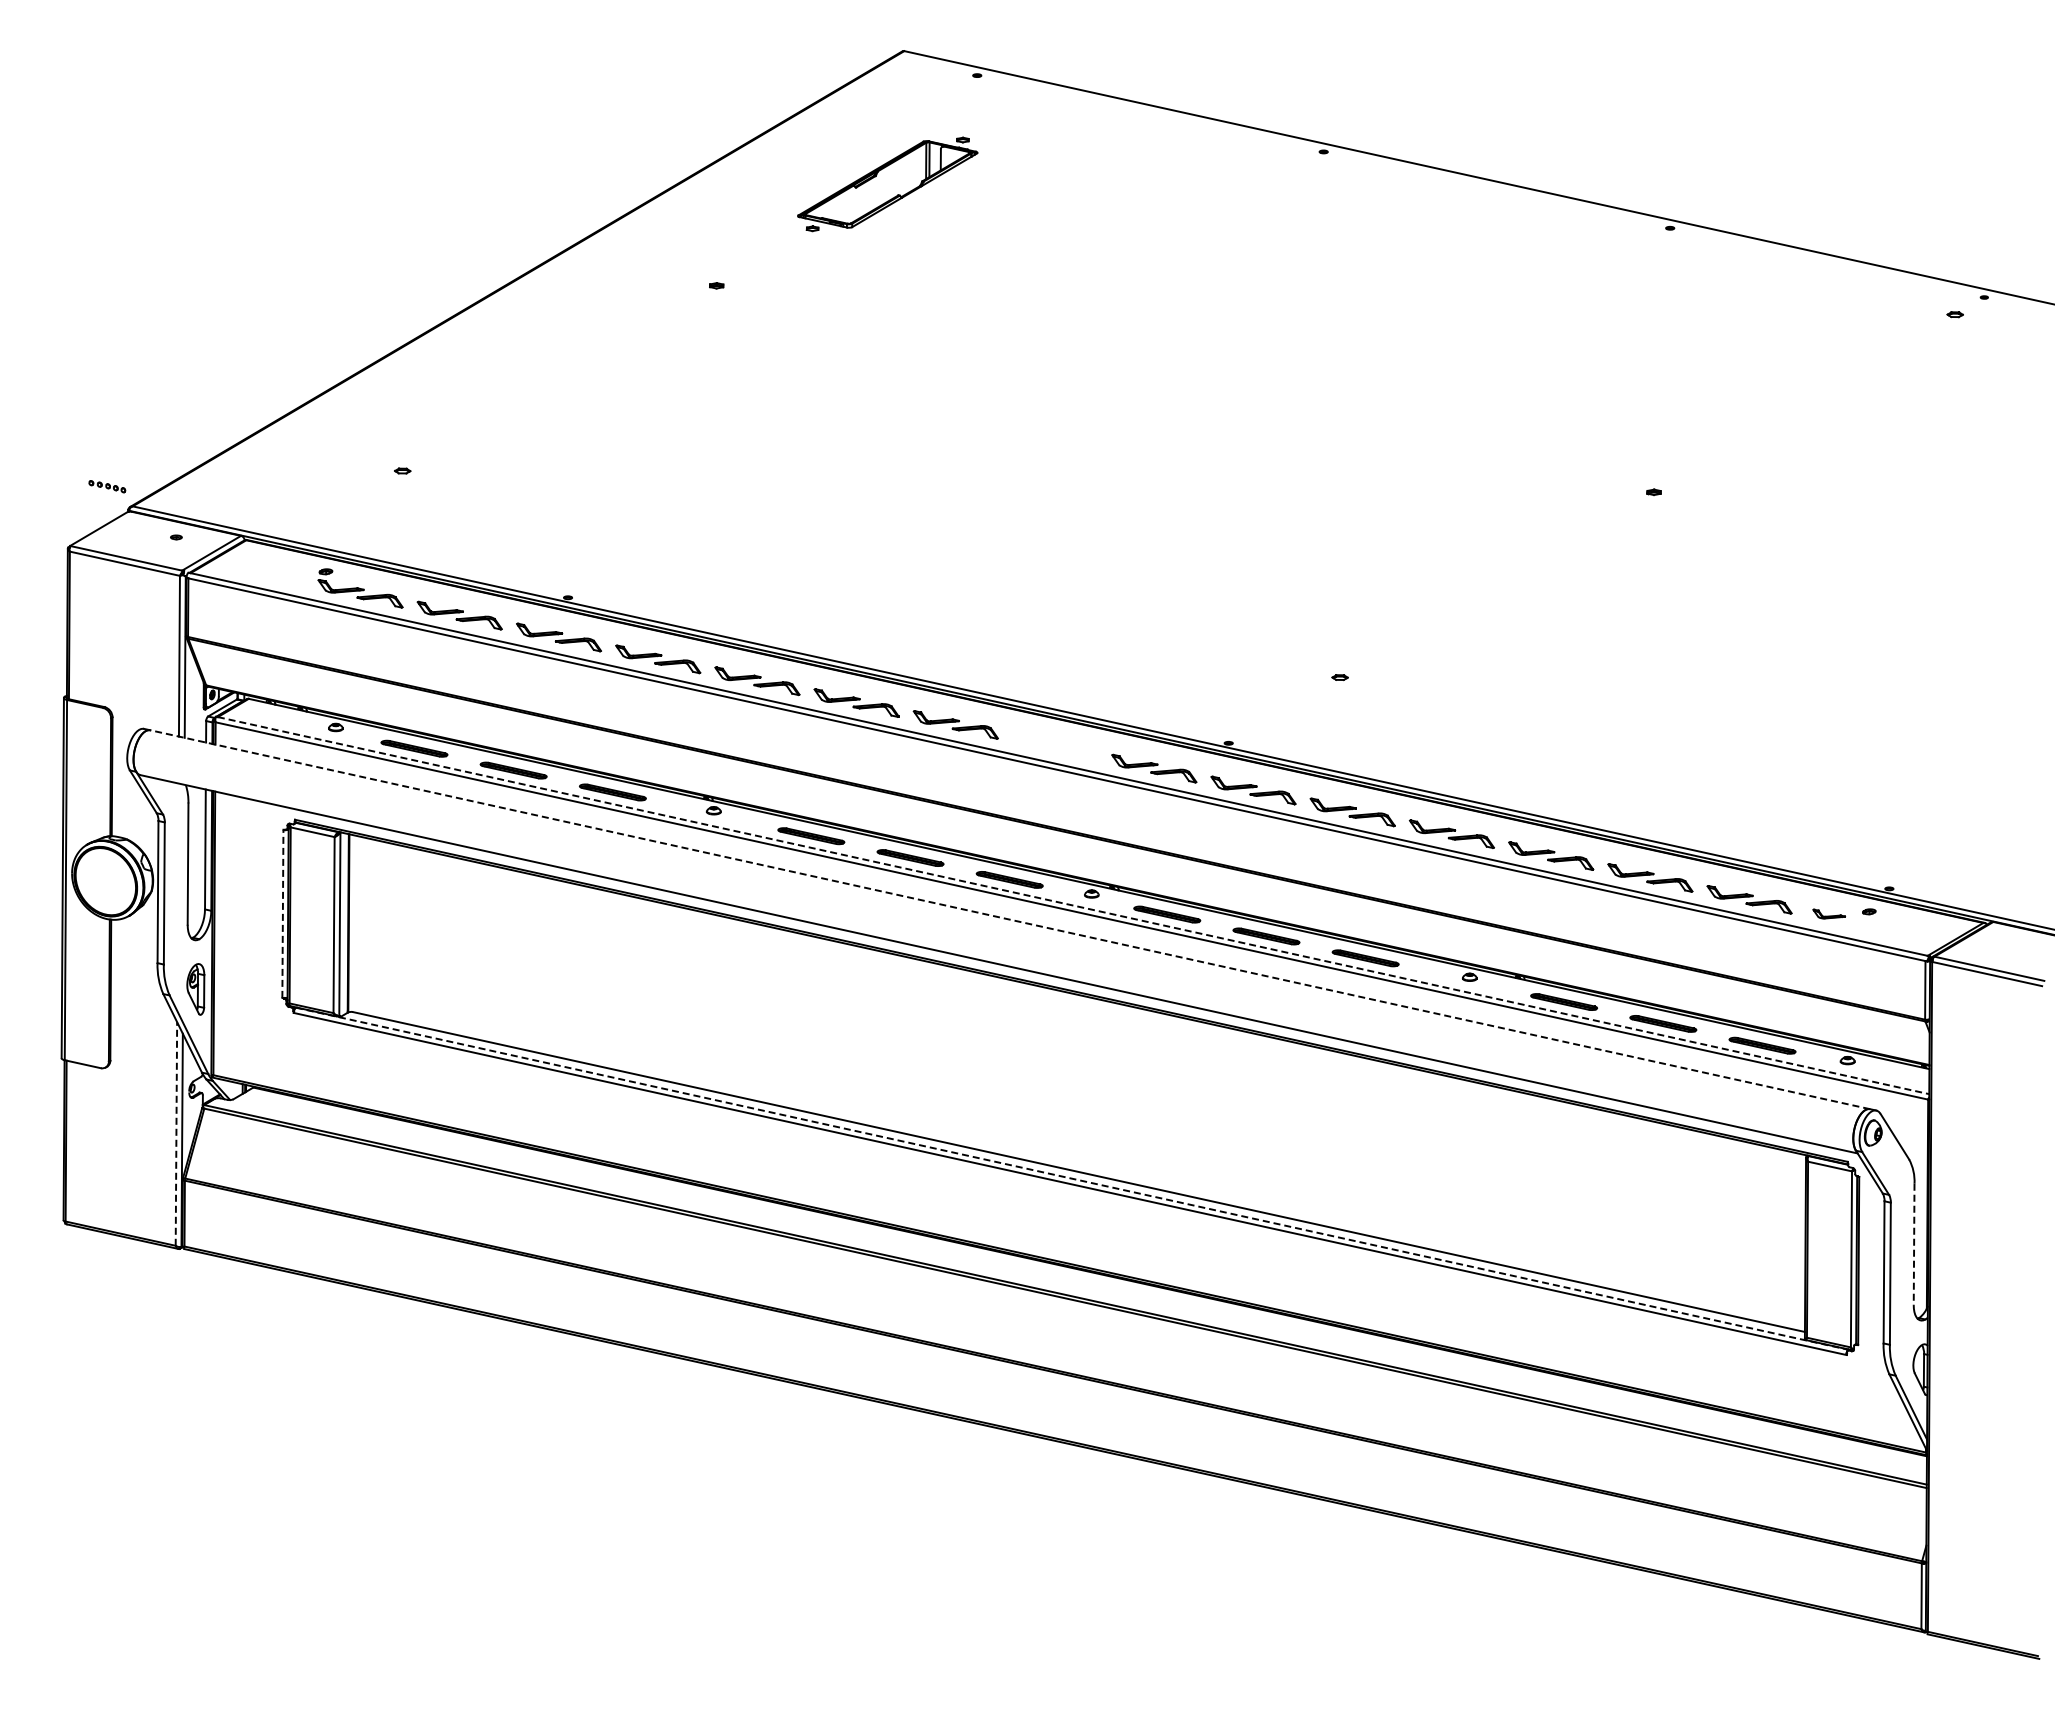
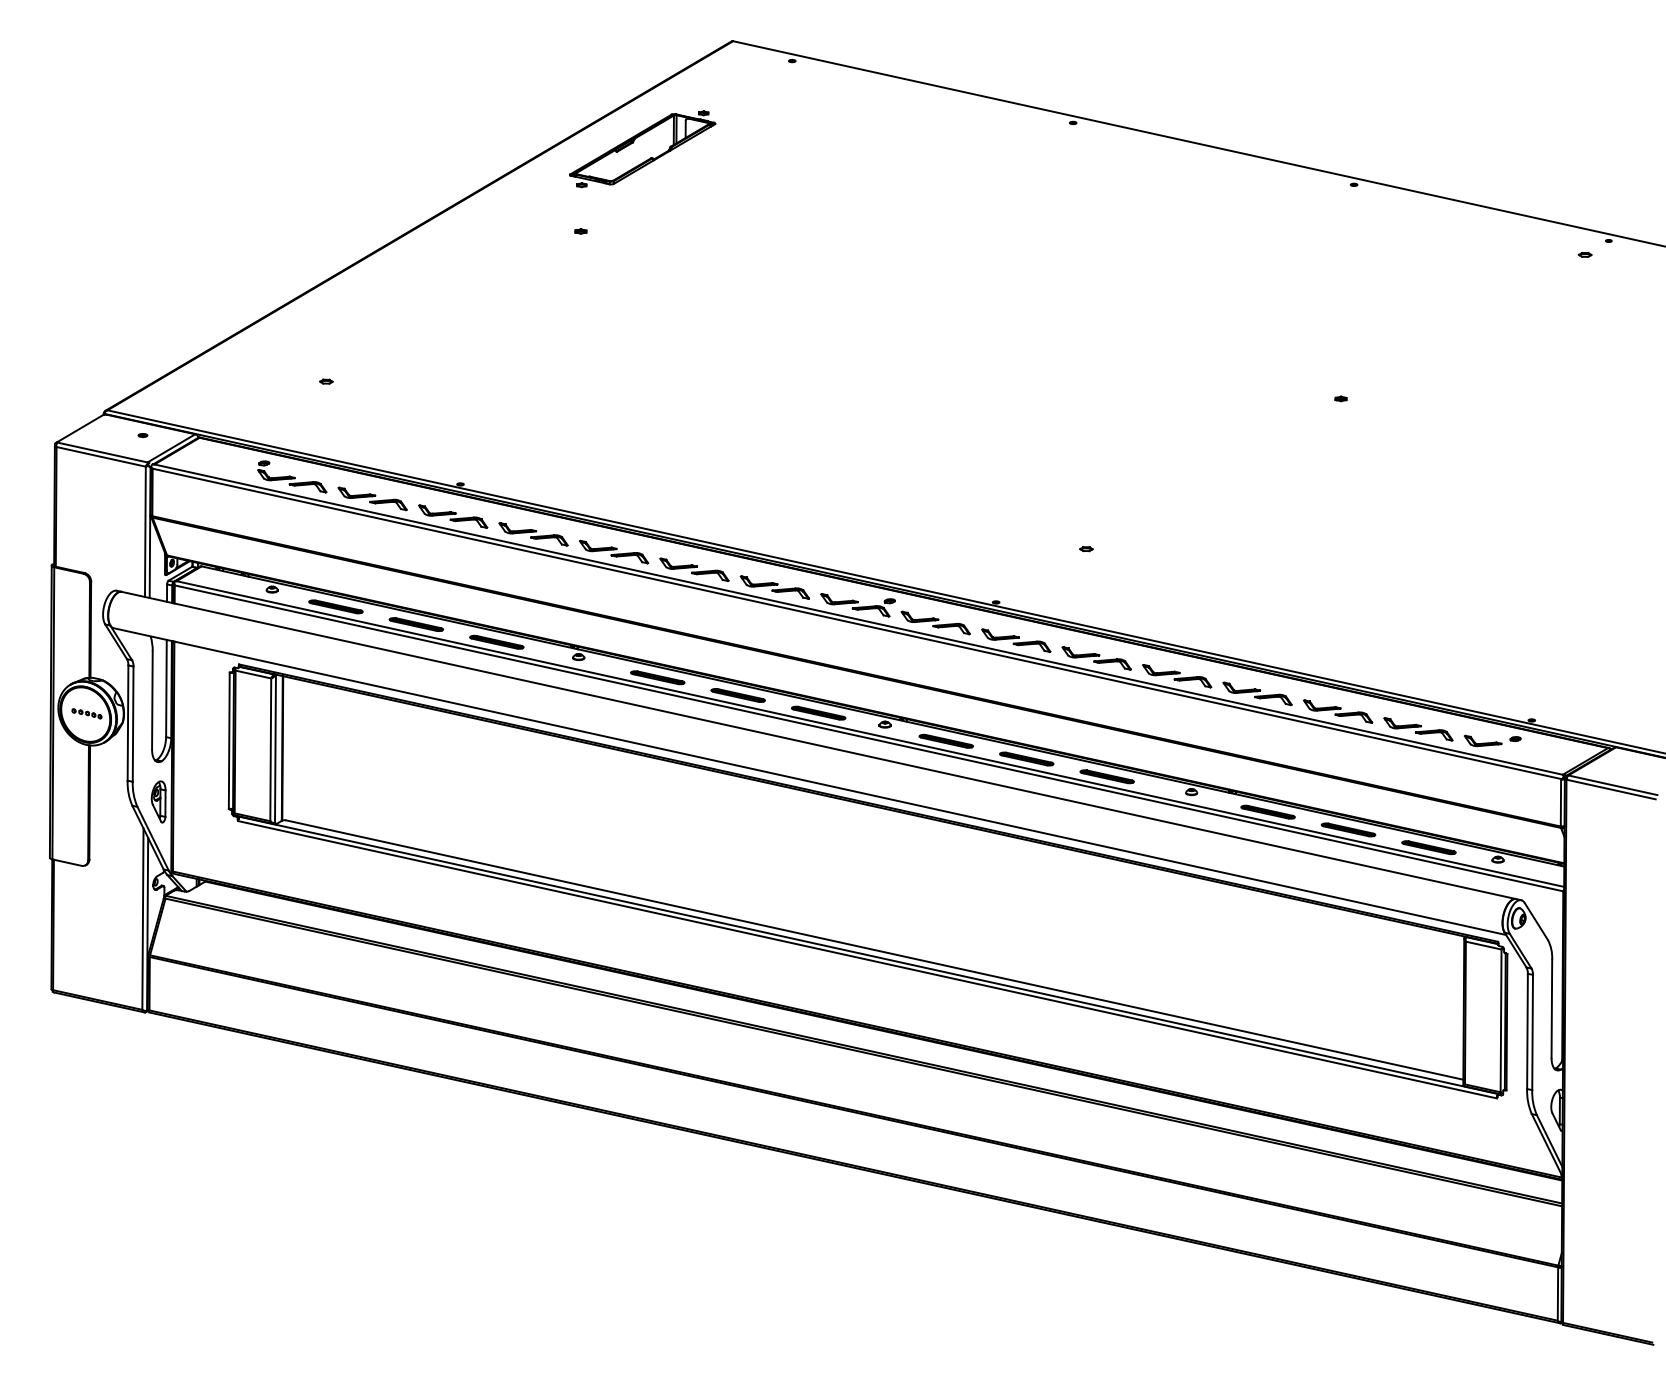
part: (887, 184) -> (642, 149), moved
part: (107, 486) -> (87, 713), moved
part: (1058, 746) -> (858, 605), added
line: (1074, 905) -> (871, 733), dashed -> solid
line: (282, 913) -> (228, 740), dashed -> solid
part: (1828, 913) -> (1482, 740), size x1.43
line: (1009, 919) -> (818, 745), dashed -> solid
line: (176, 1133) -> (143, 918), dashed -> solid
line: (1072, 1178) -> (869, 955), dashed -> solid
line: (1914, 1244) -> (1552, 1008), dashed -> solid

